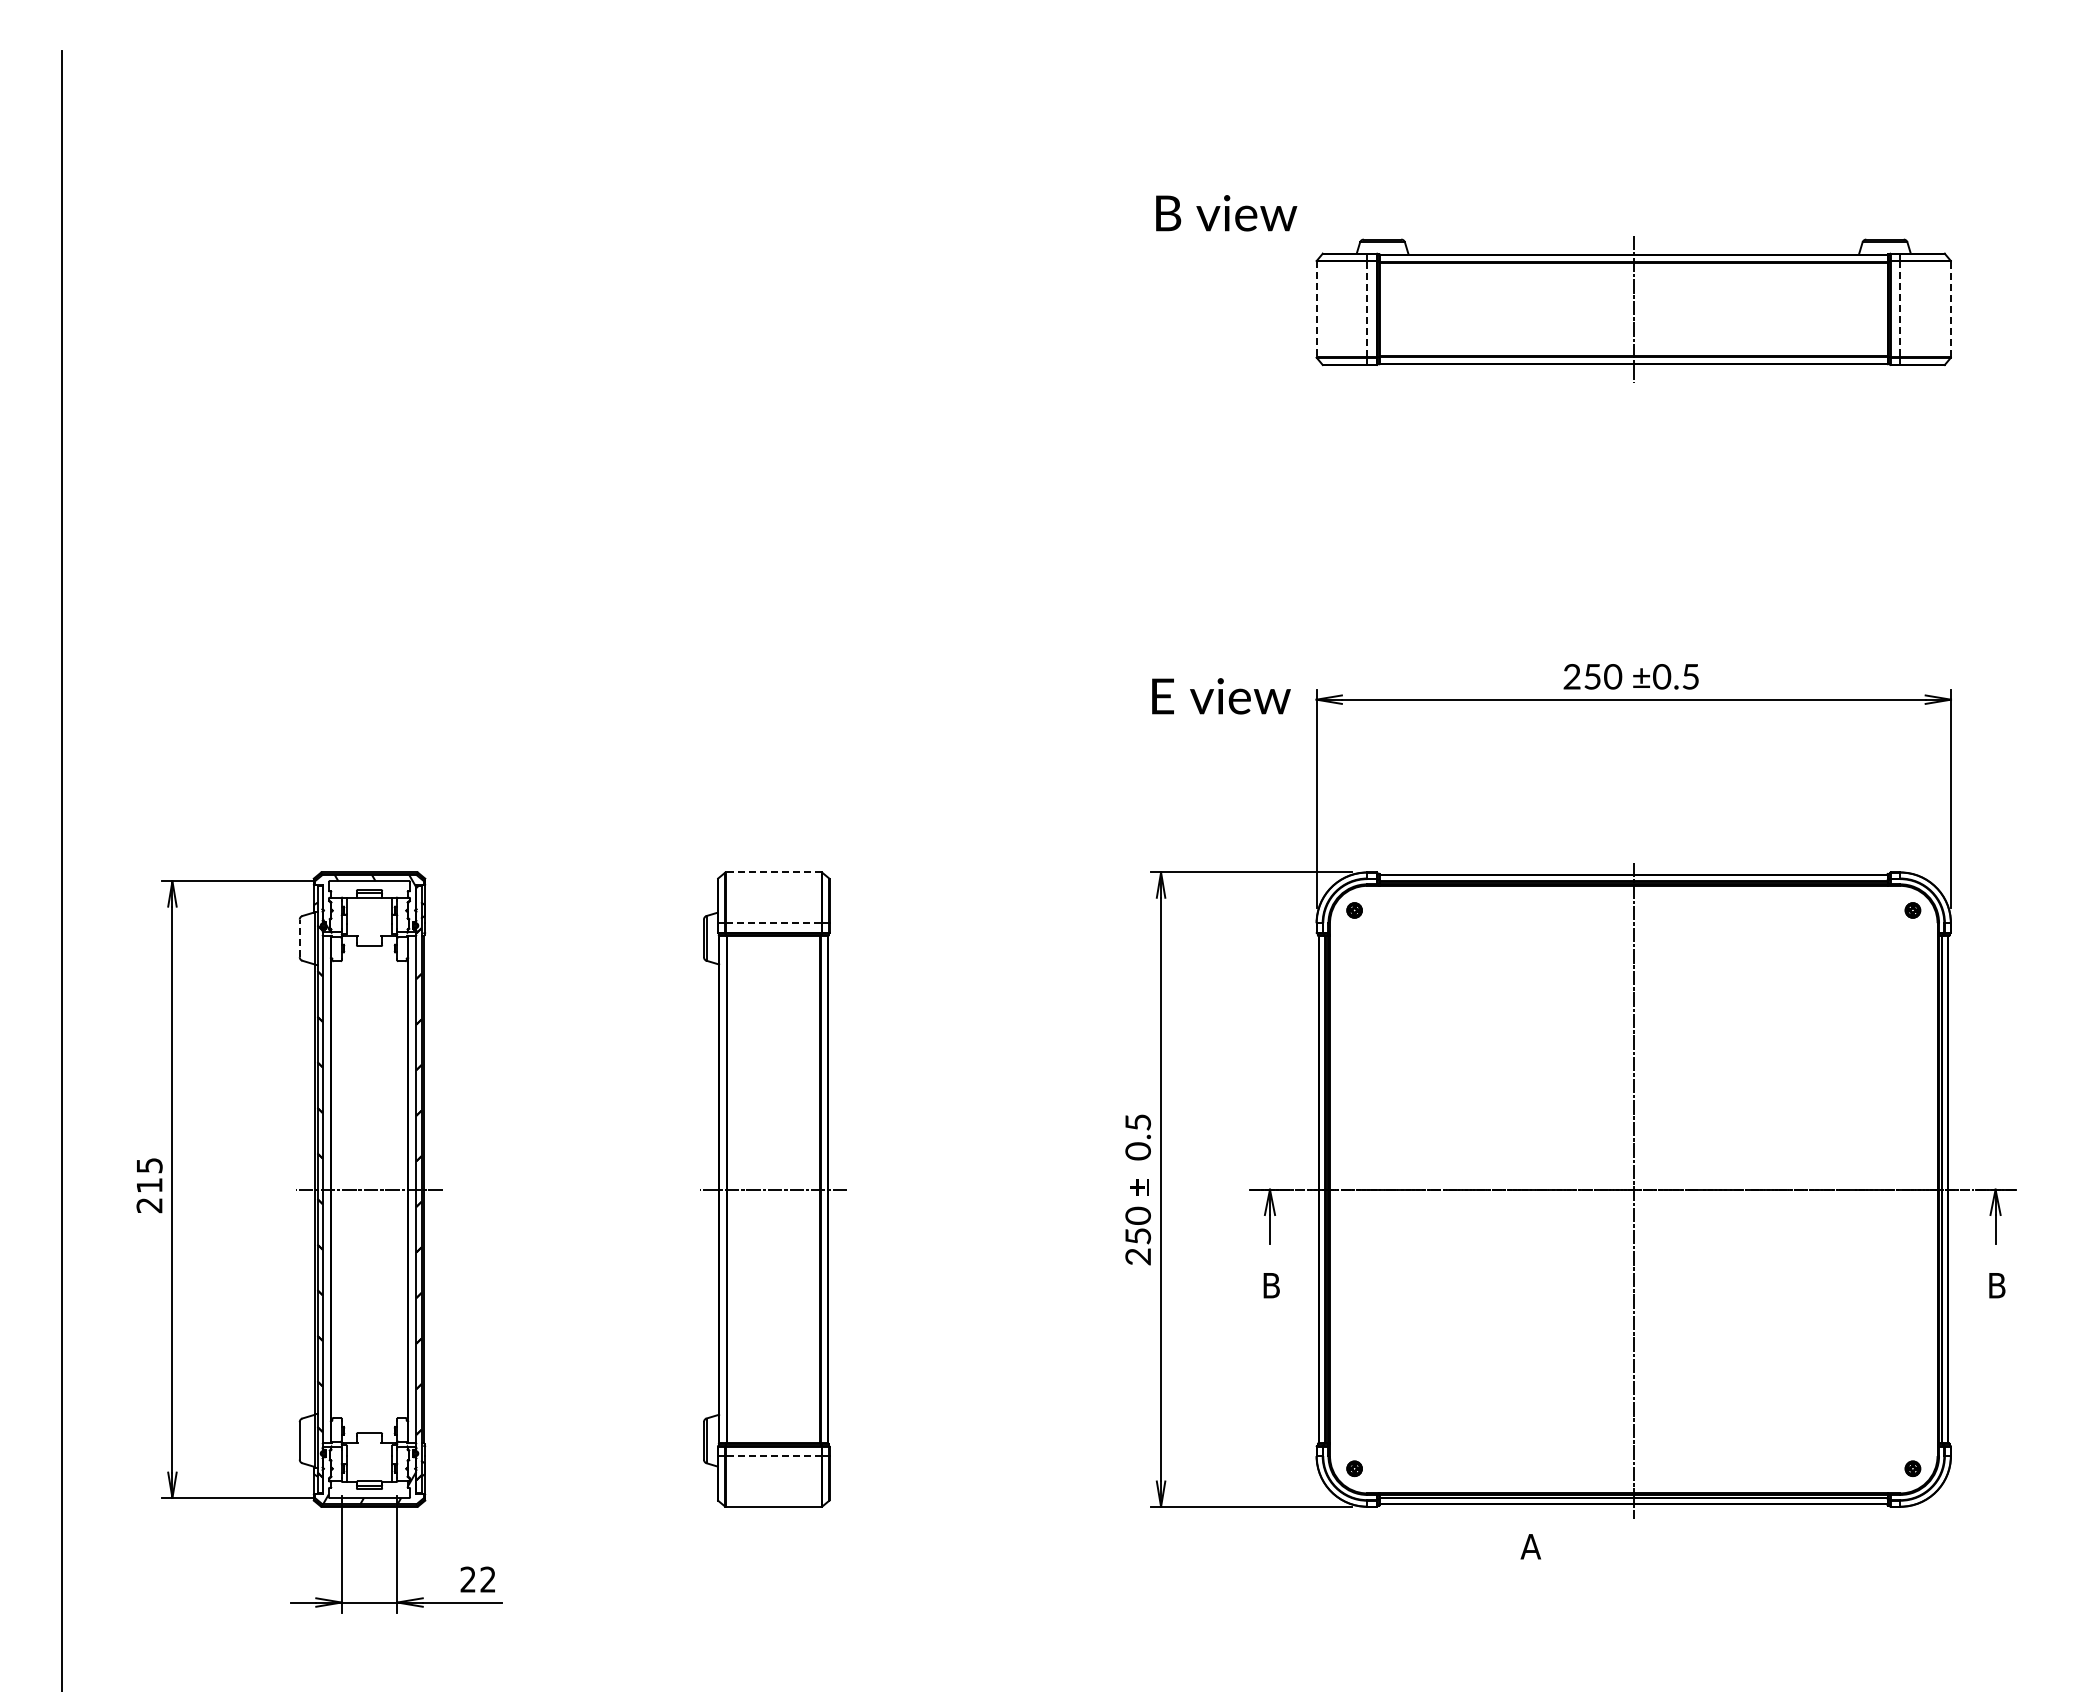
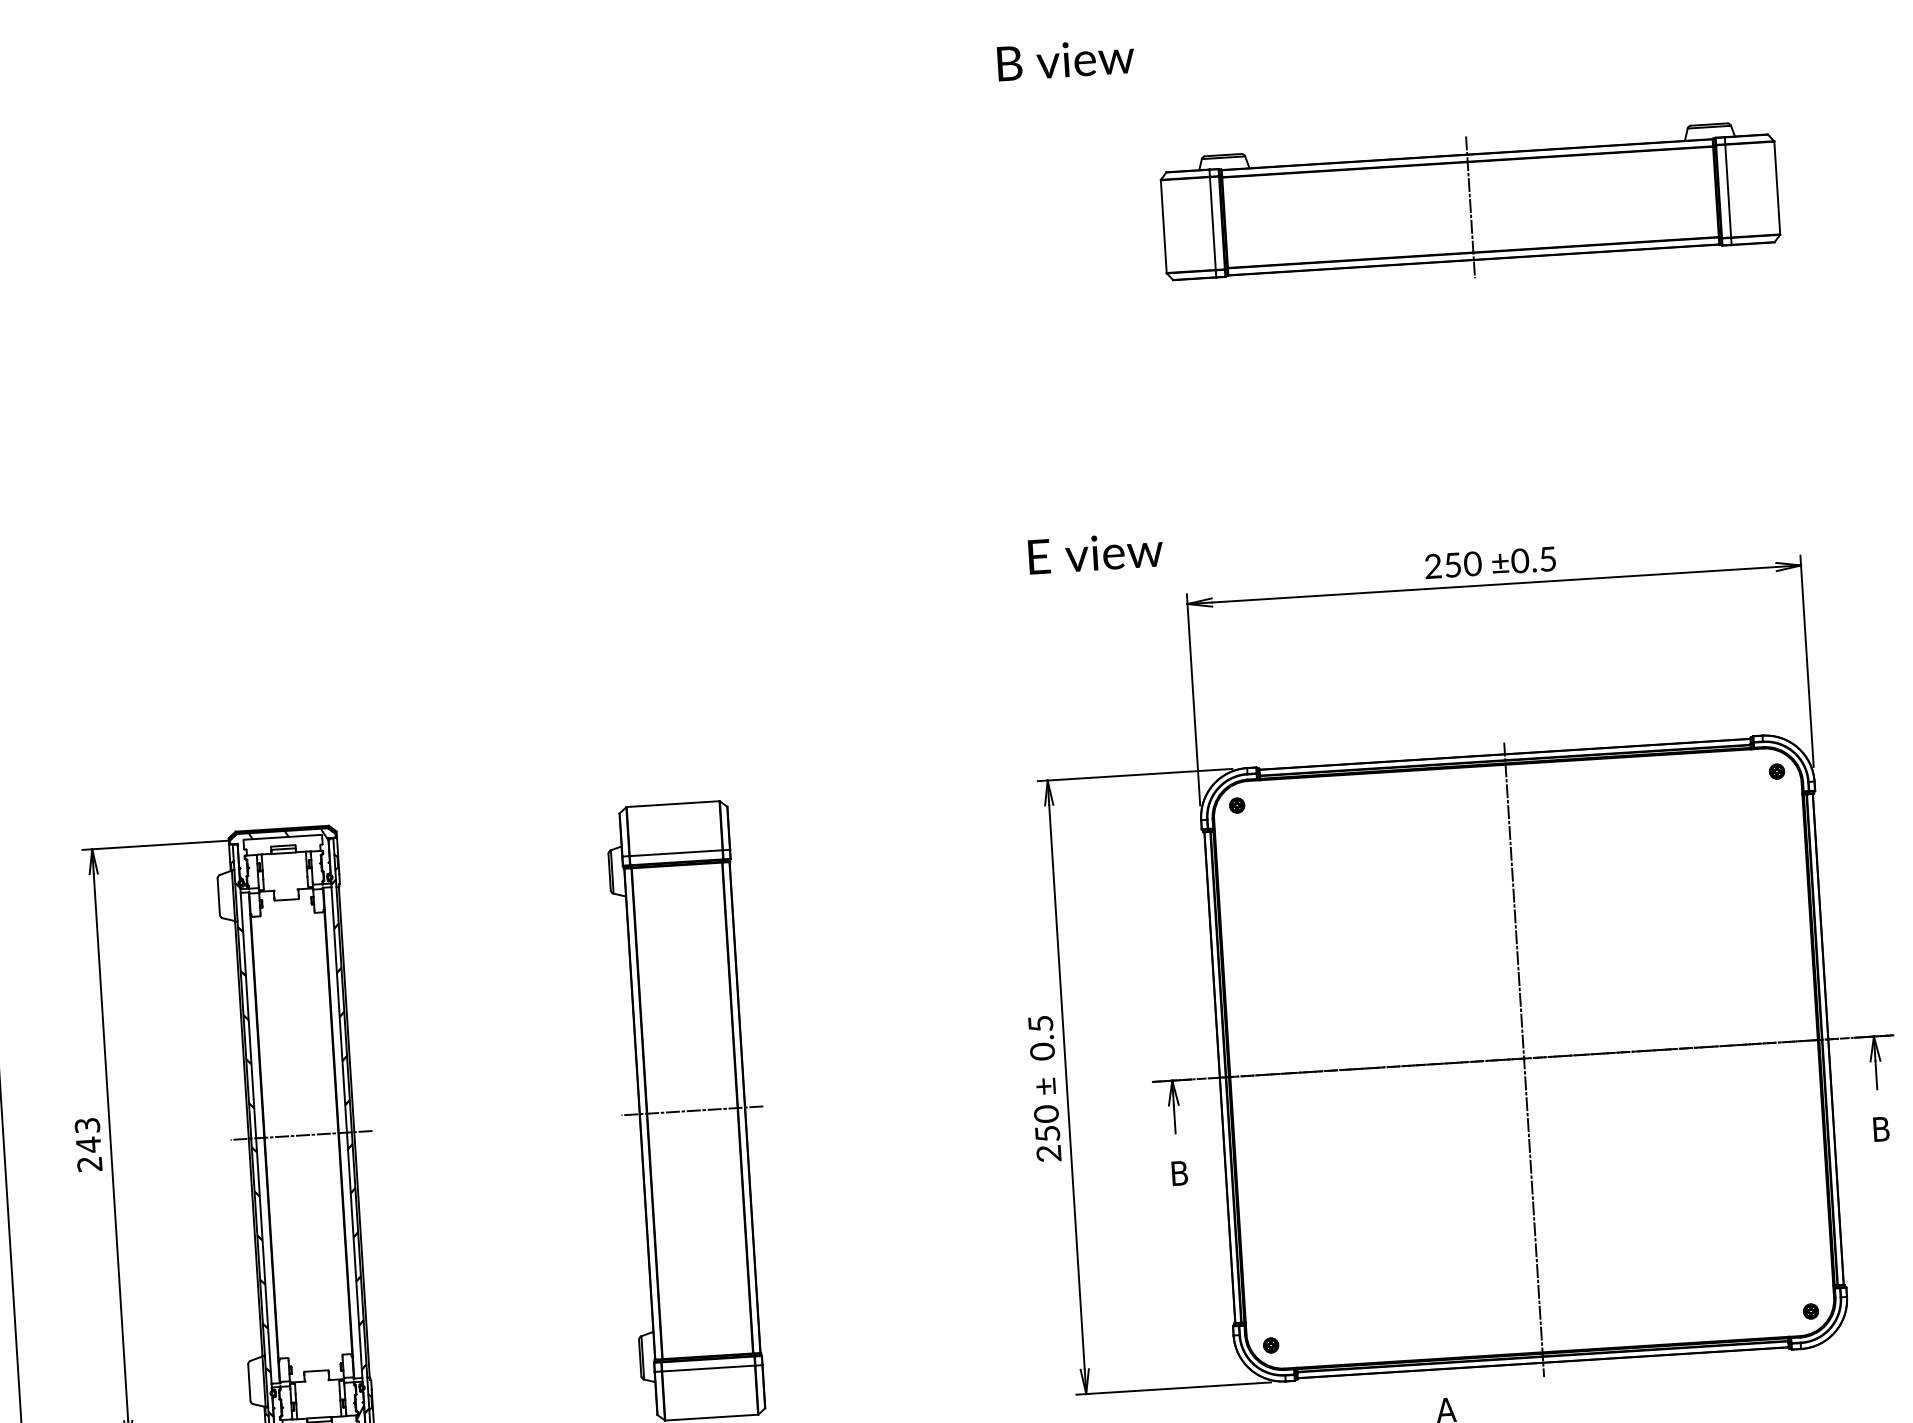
text: (1226, 213) -> (1065, 60), moved
line: (1316, 309) -> (1163, 226), dashed -> solid
line: (1367, 309) -> (1213, 223), dashed -> solid
line: (1900, 309) -> (1728, 191), dashed -> solid
line: (1951, 309) -> (1777, 188), dashed -> solid
text: (1221, 696) -> (1095, 553), moved
line: (773, 872) -> (672, 804), dashed -> solid
line: (773, 923) -> (676, 853), dashed -> solid
line: (299, 938) -> (218, 896), dashed -> solid
text: (149, 1175) -> (87, 1135), 215 -> 243
line: (773, 1456) -> (708, 1368), dashed -> solid

